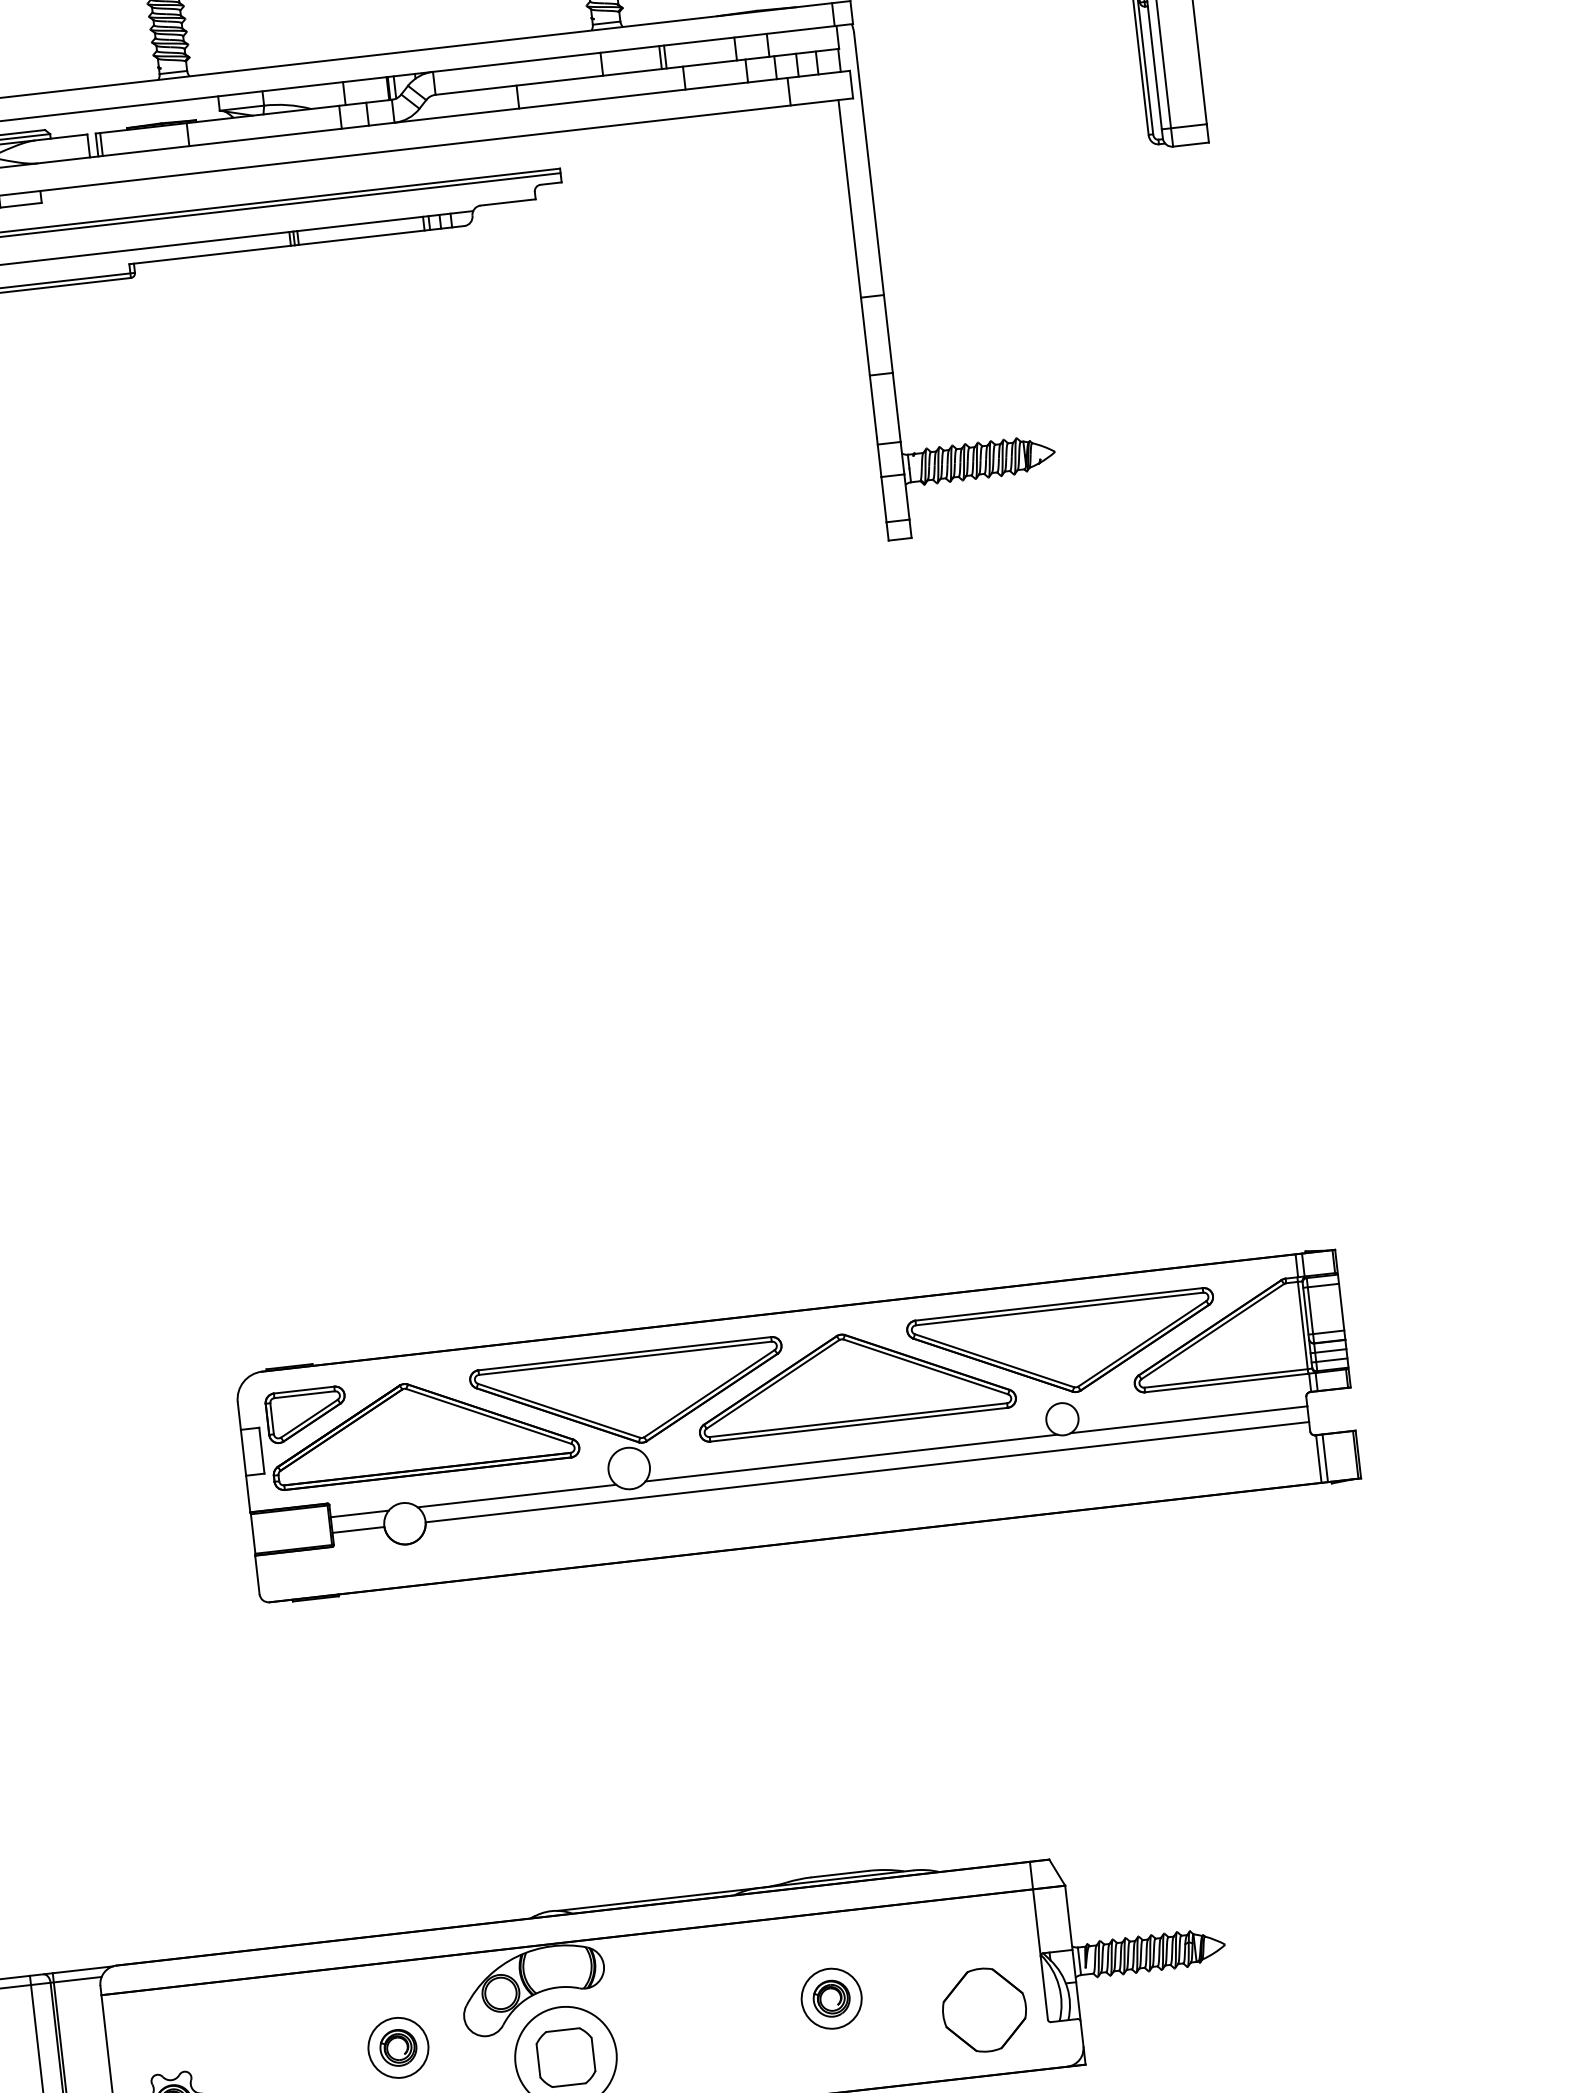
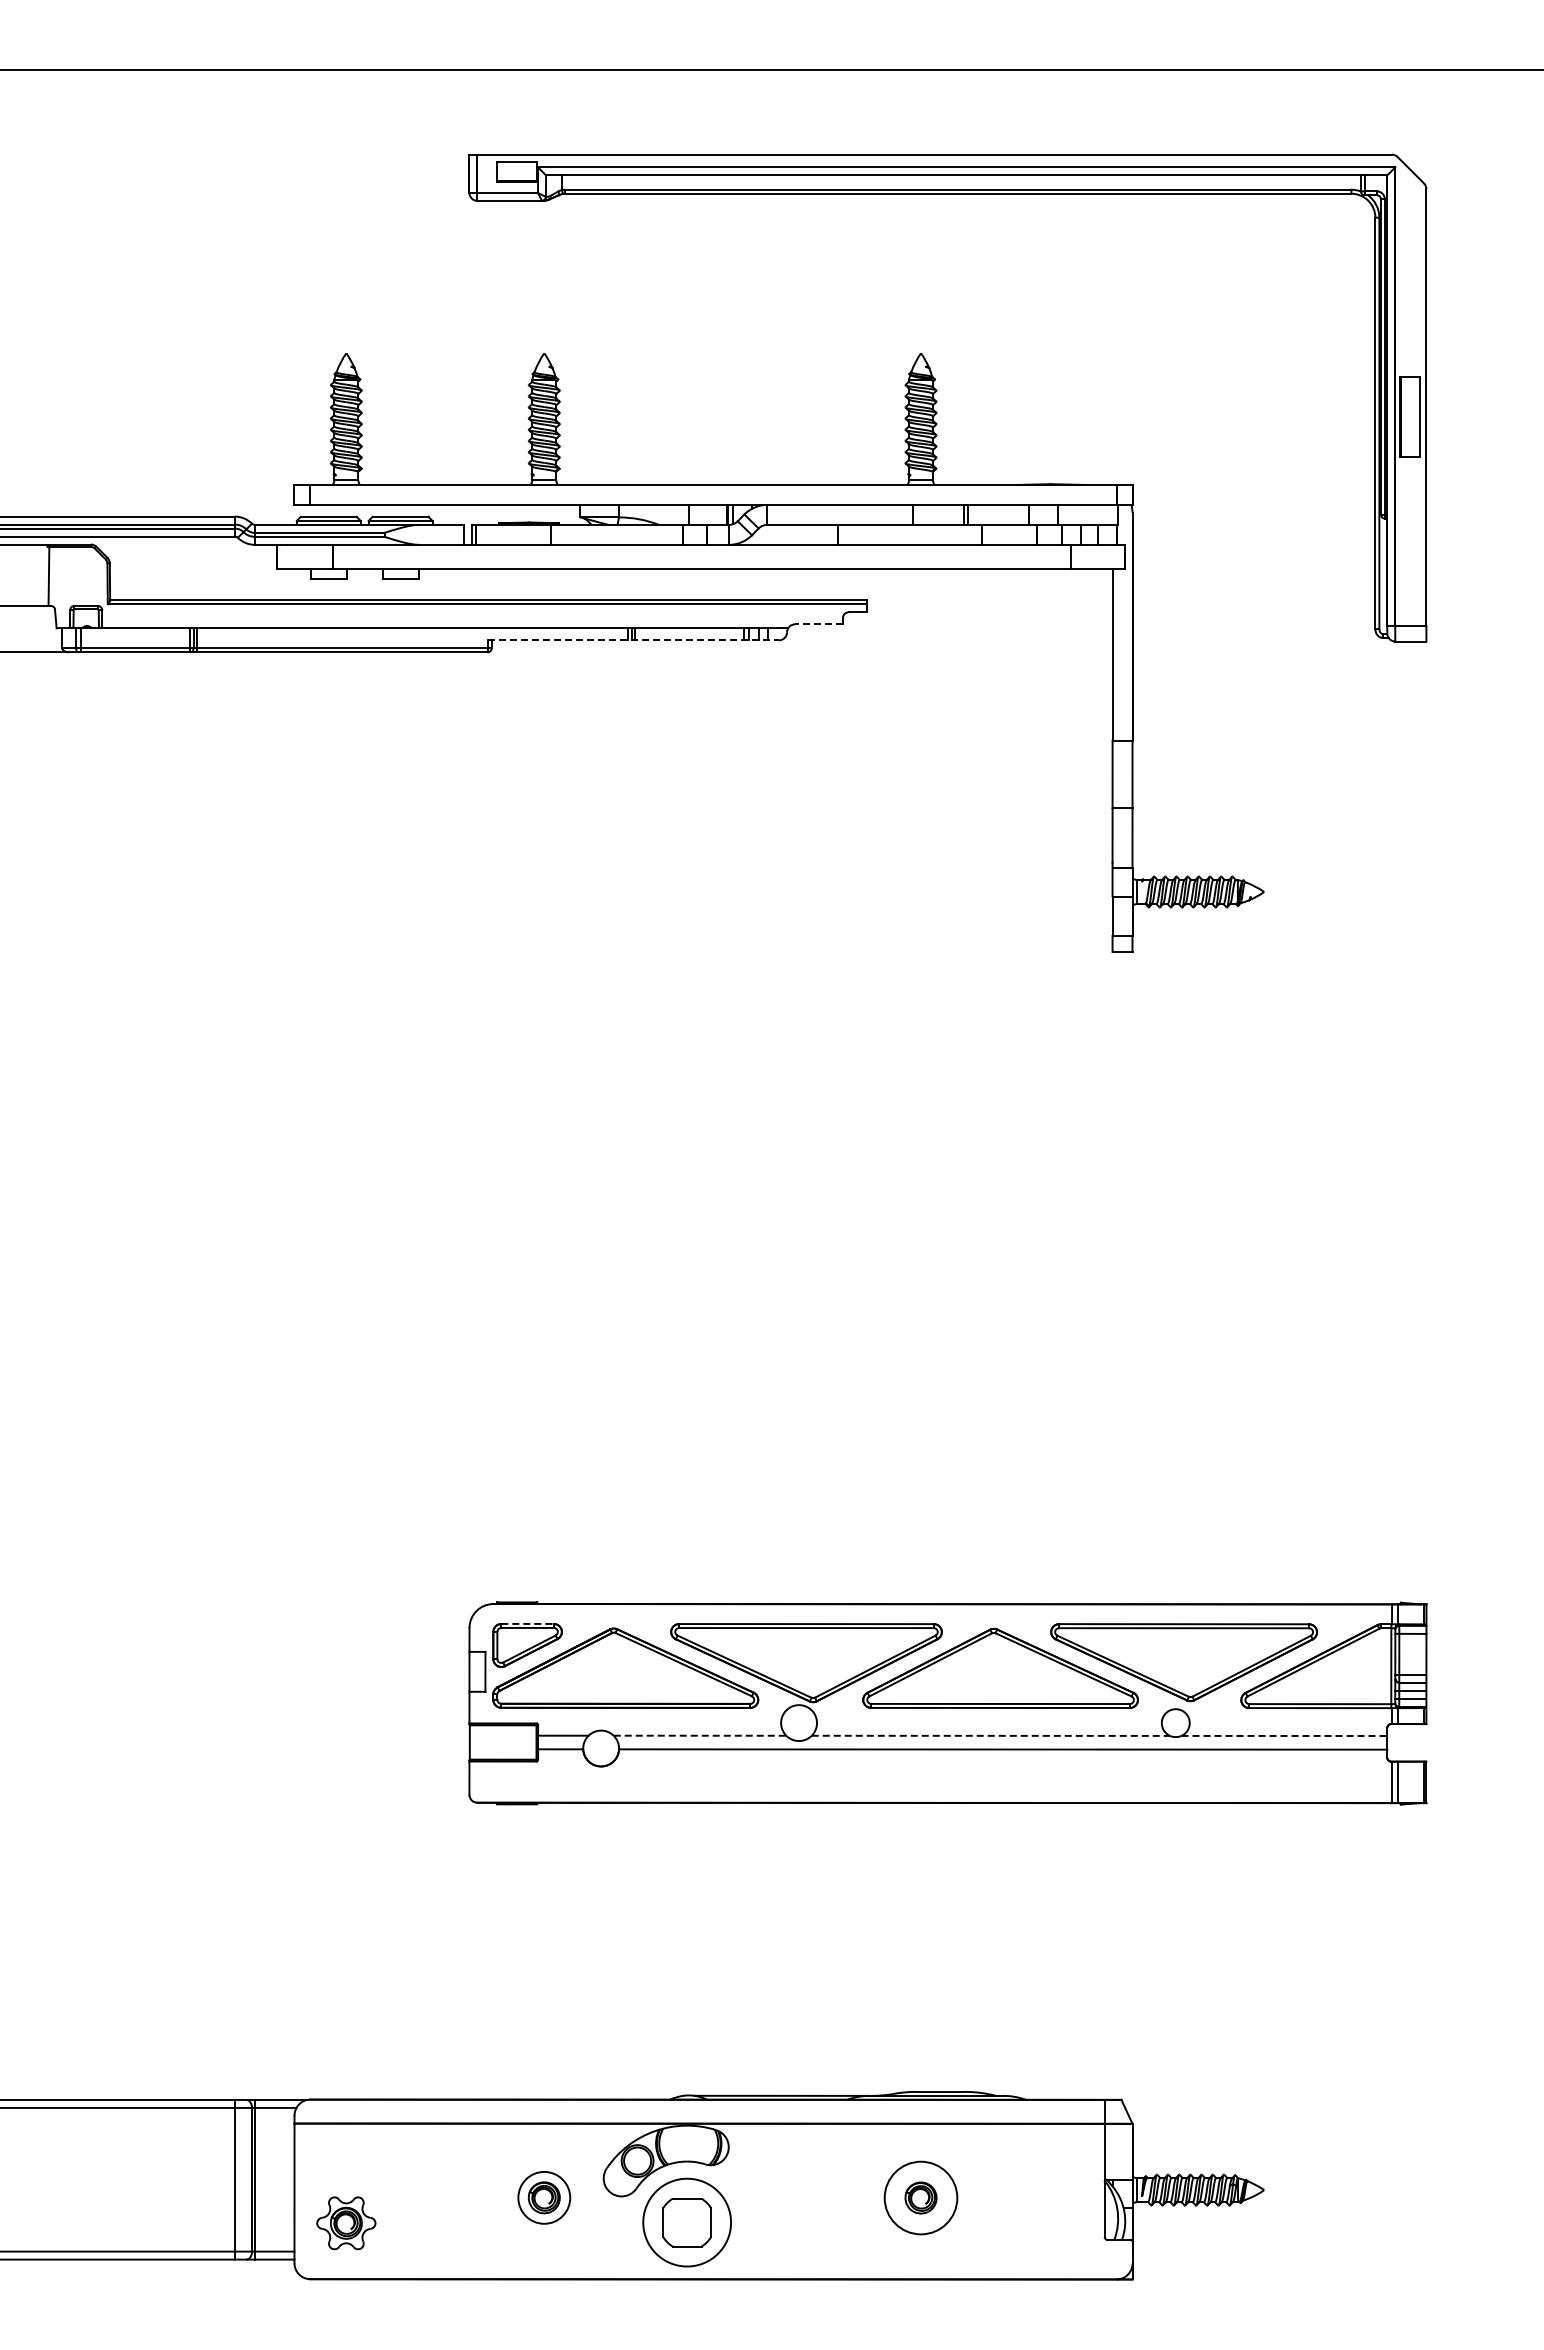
line: (507, 202) -> (818, 624), solid -> dashed
line: (296, 245) -> (633, 640), solid -> dashed
line: (305, 1389) -> (528, 1623), solid -> dashed
line: (1189, 1419) -> (1284, 1735), solid -> dashed
line: (852, 1457) -> (991, 1735), solid -> dashed
line: (517, 1495) -> (700, 1735), solid -> dashed
circle: (831, 1998) -> (920, 2197), size x1.4
part: (983, 2009) -> (1050, 2222), removed

